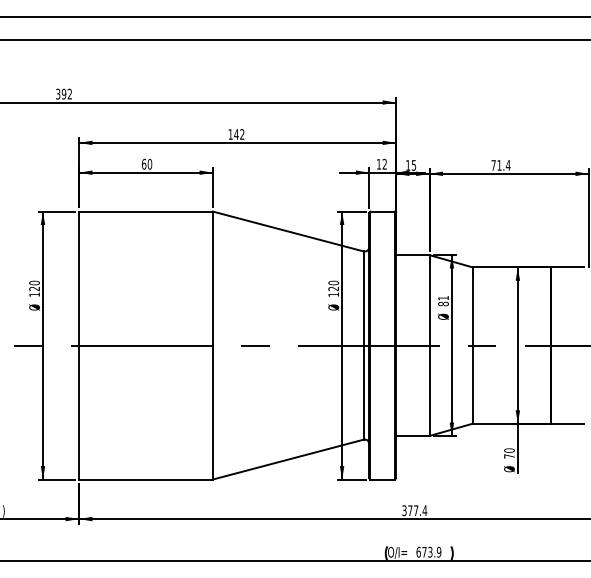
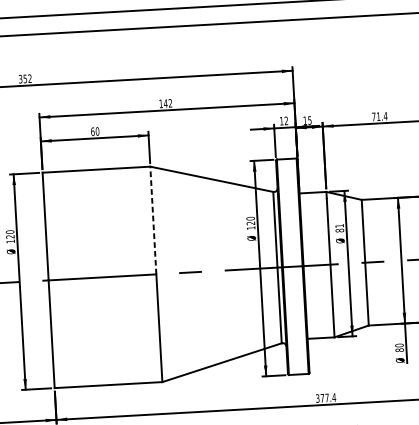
text: (63, 93) -> (24, 78), 392 -> 352
line: (212, 278) -> (152, 220), solid -> dashed
text: (509, 456) -> (399, 350), 70 -> 80

